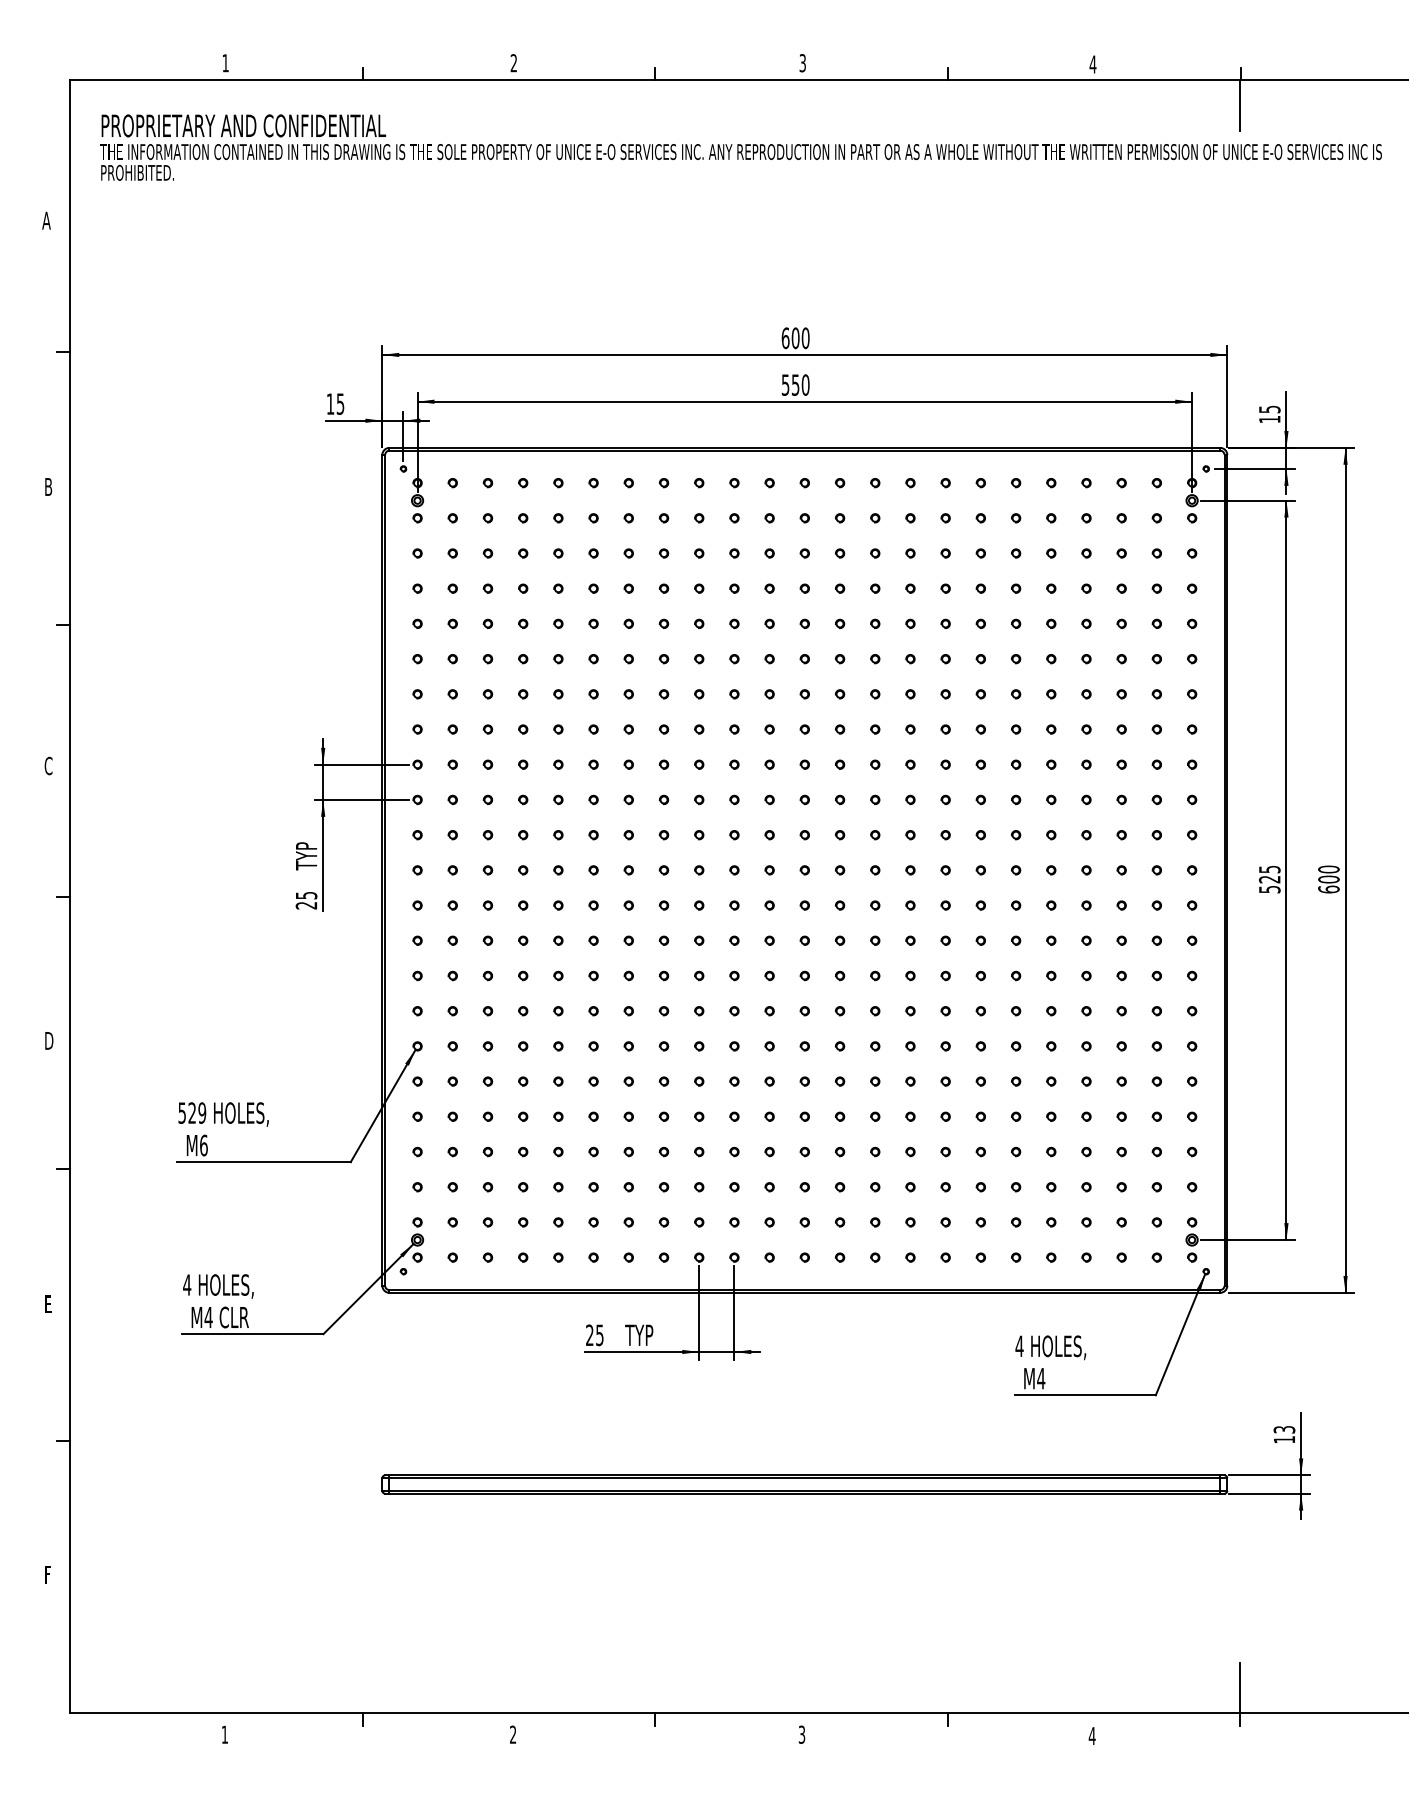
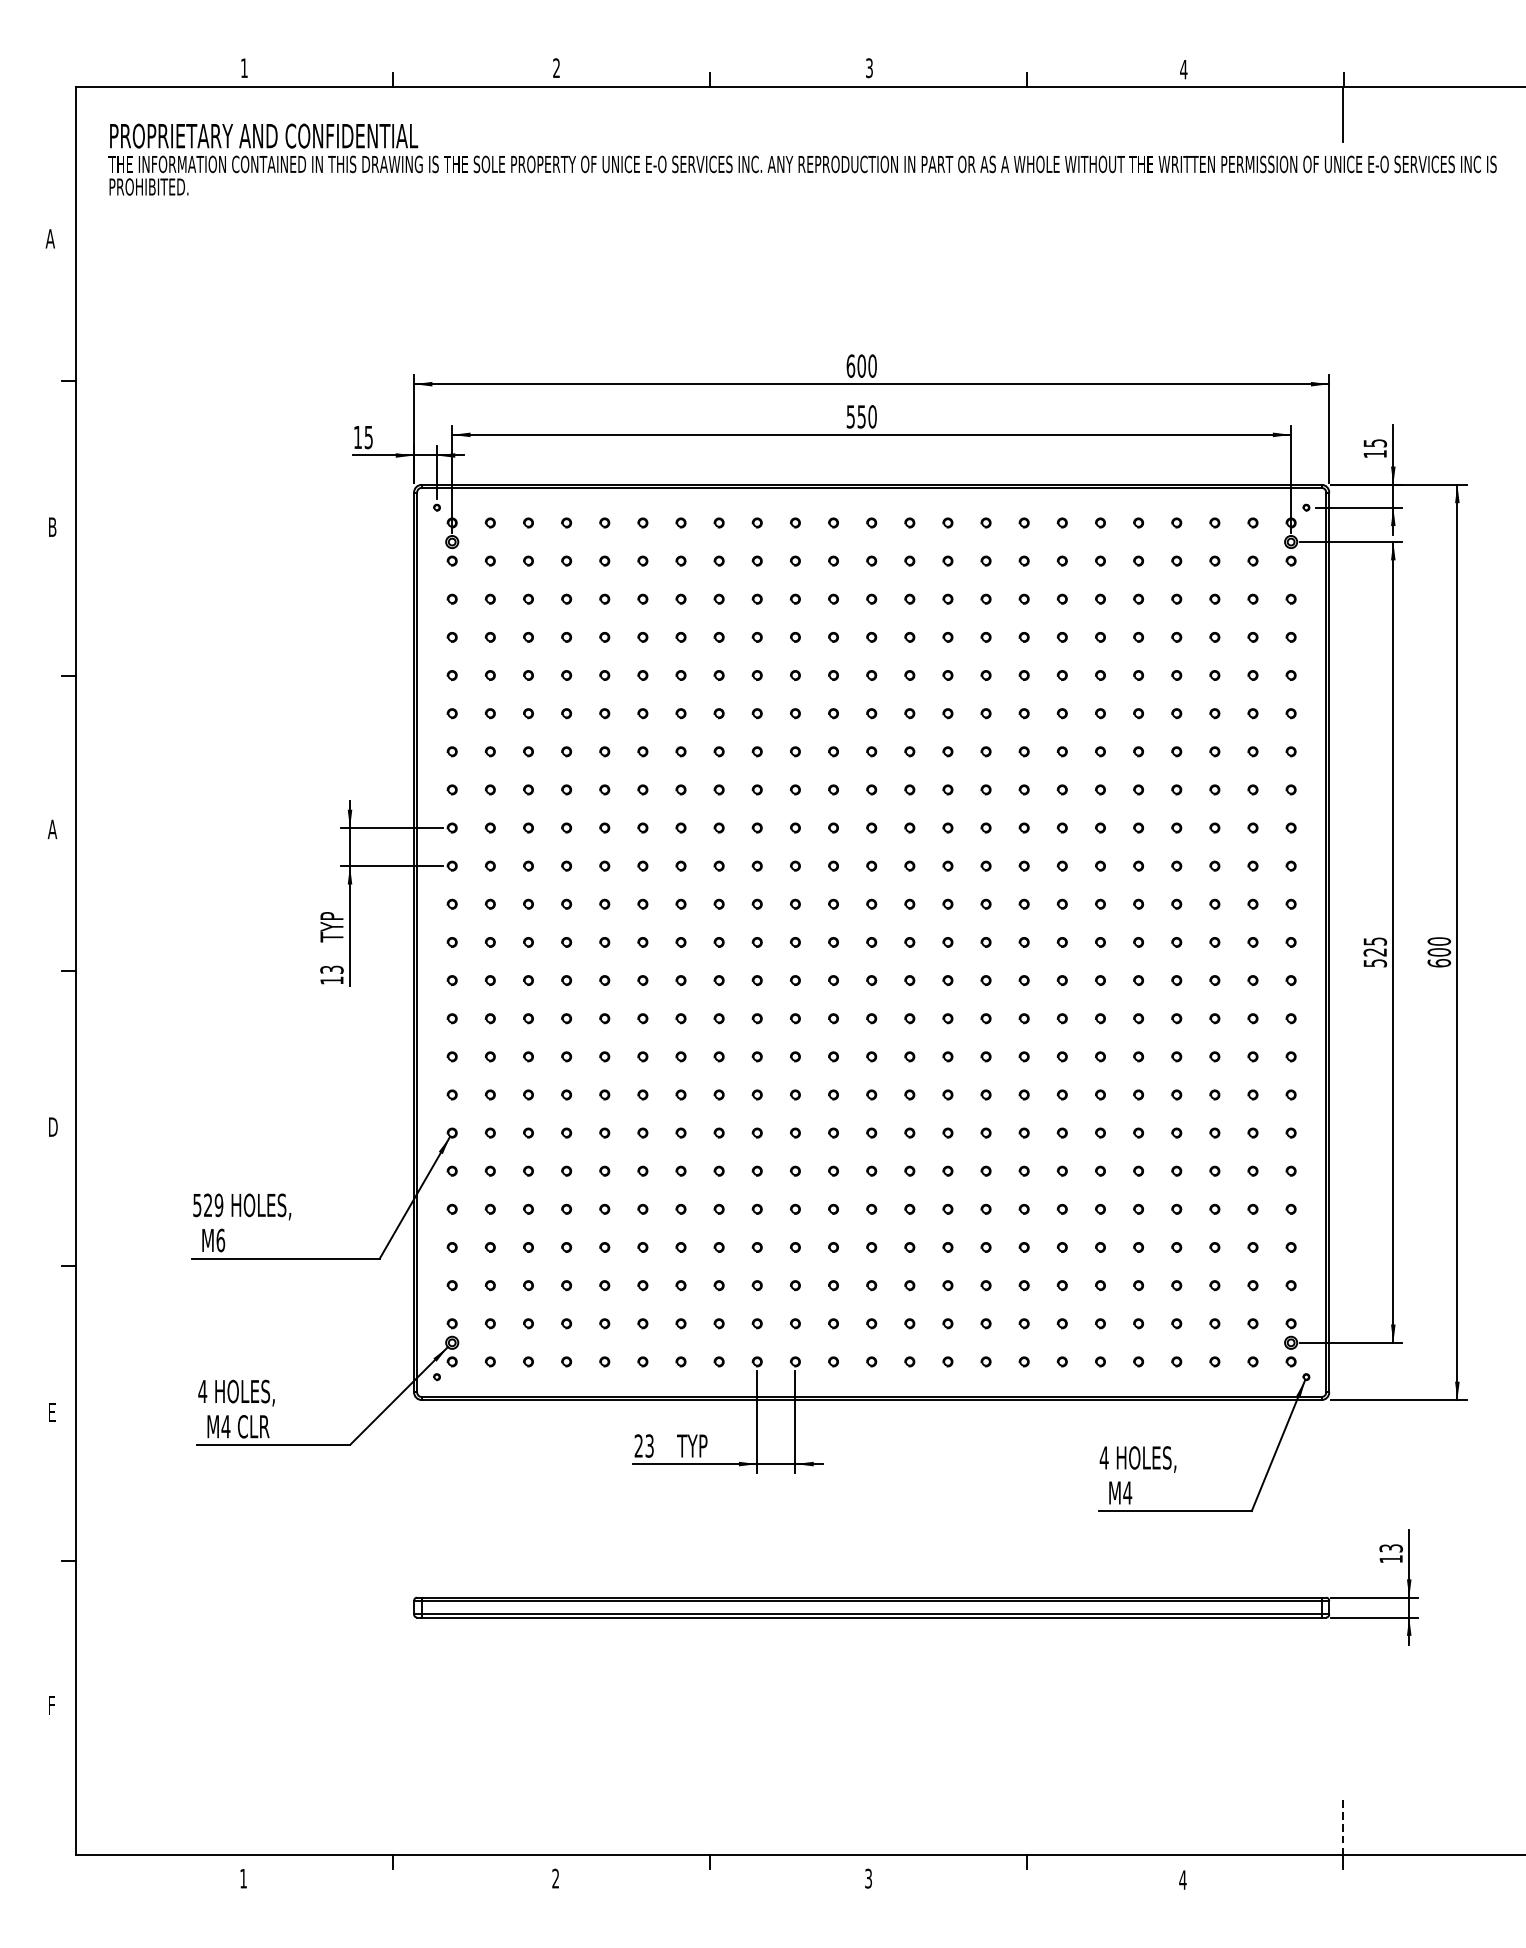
text: (48, 765) -> (52, 828), C -> A
text: (305, 900) -> (330, 975), 25 -> 13
text: (599, 1334) -> (649, 1445), 25 -> 23
line: (1240, 1687) -> (1343, 1827), solid -> dashed

